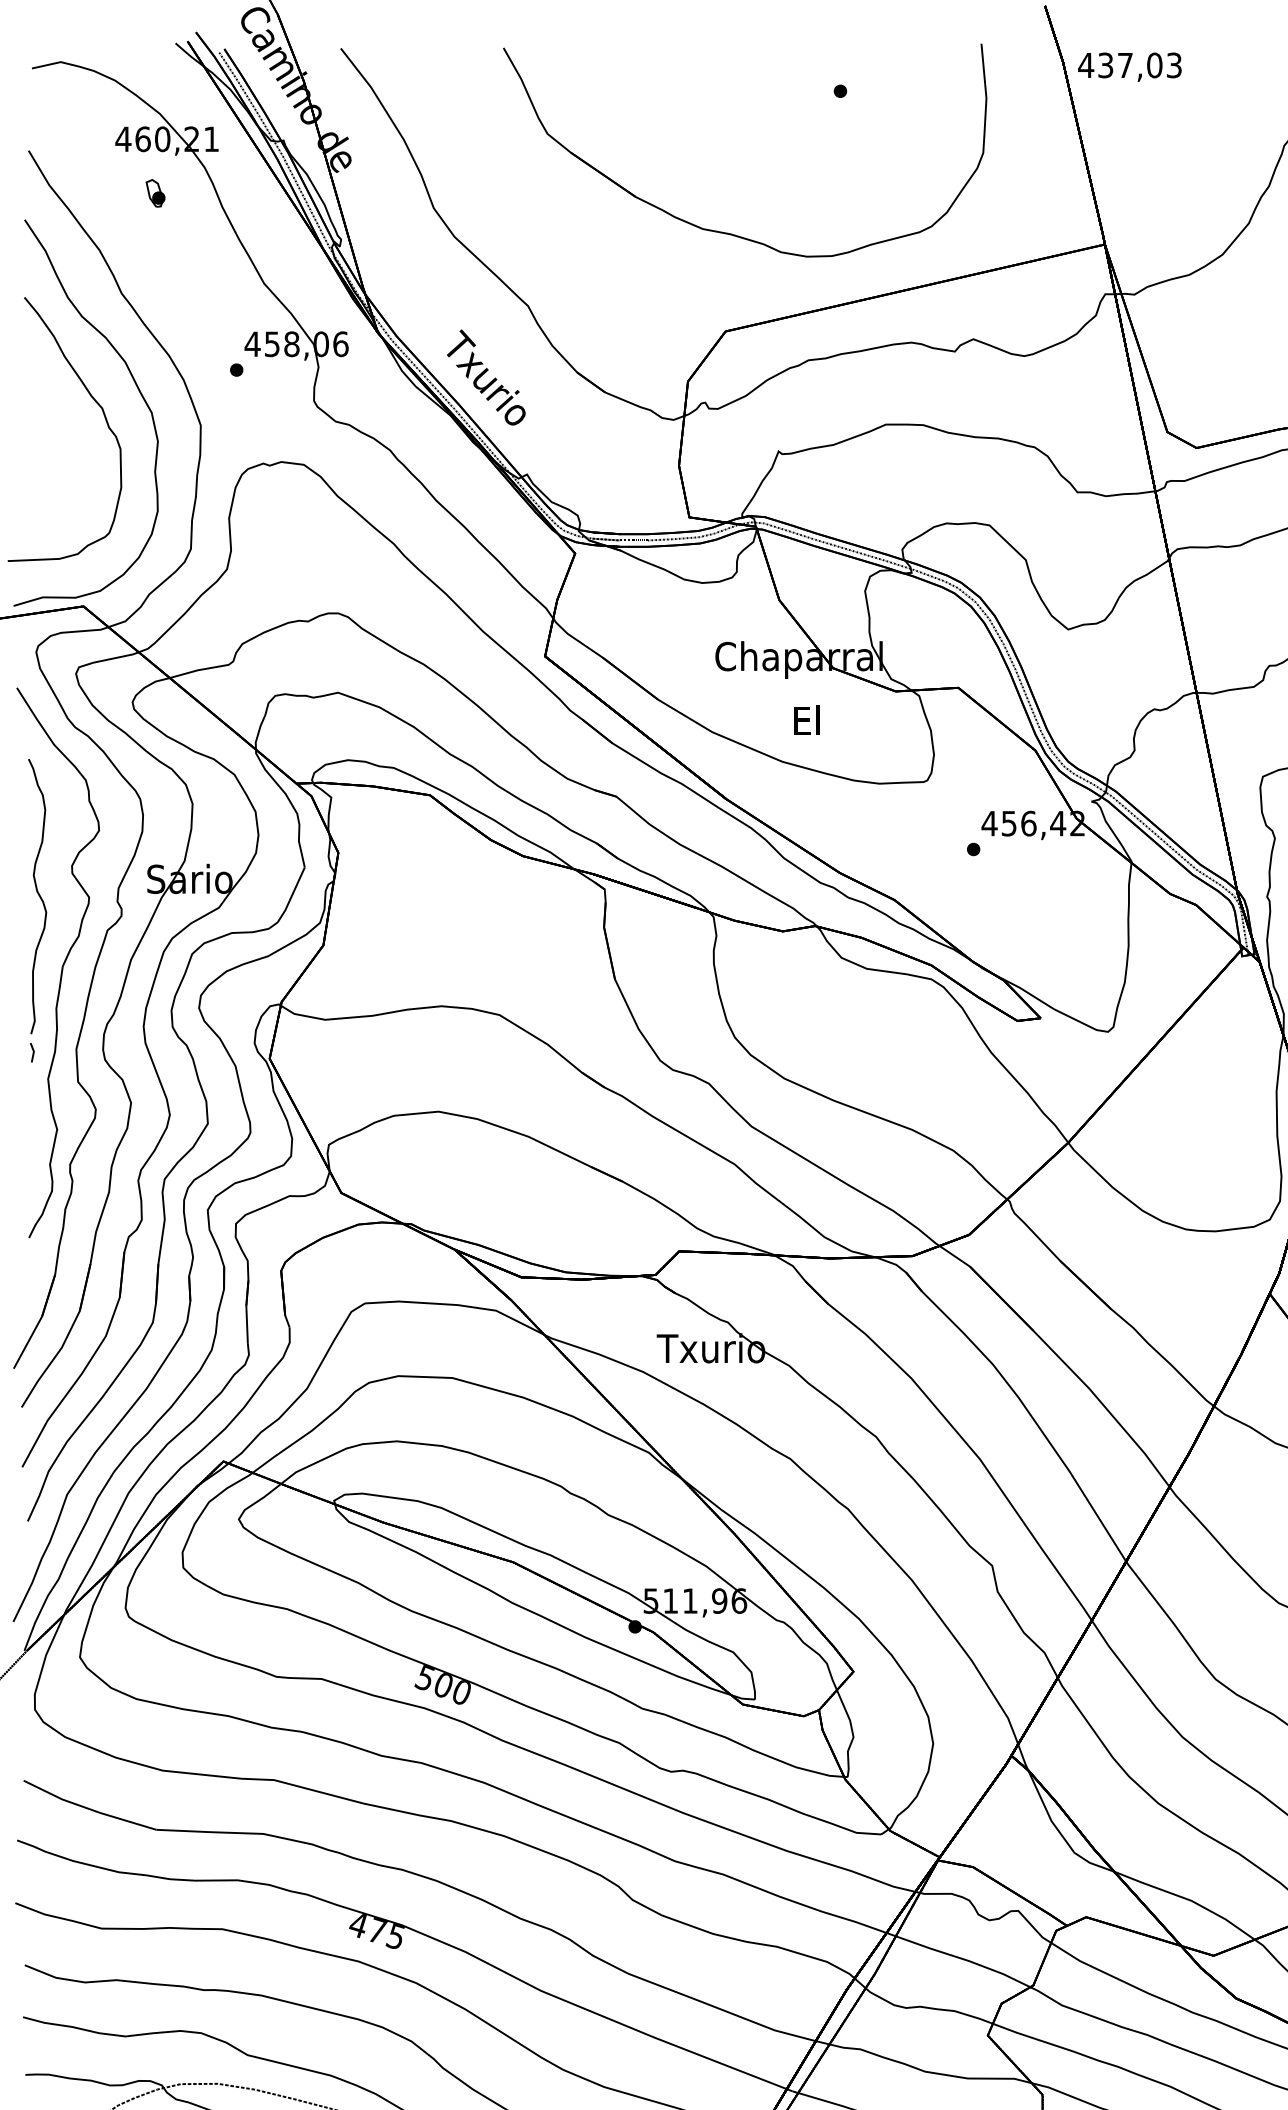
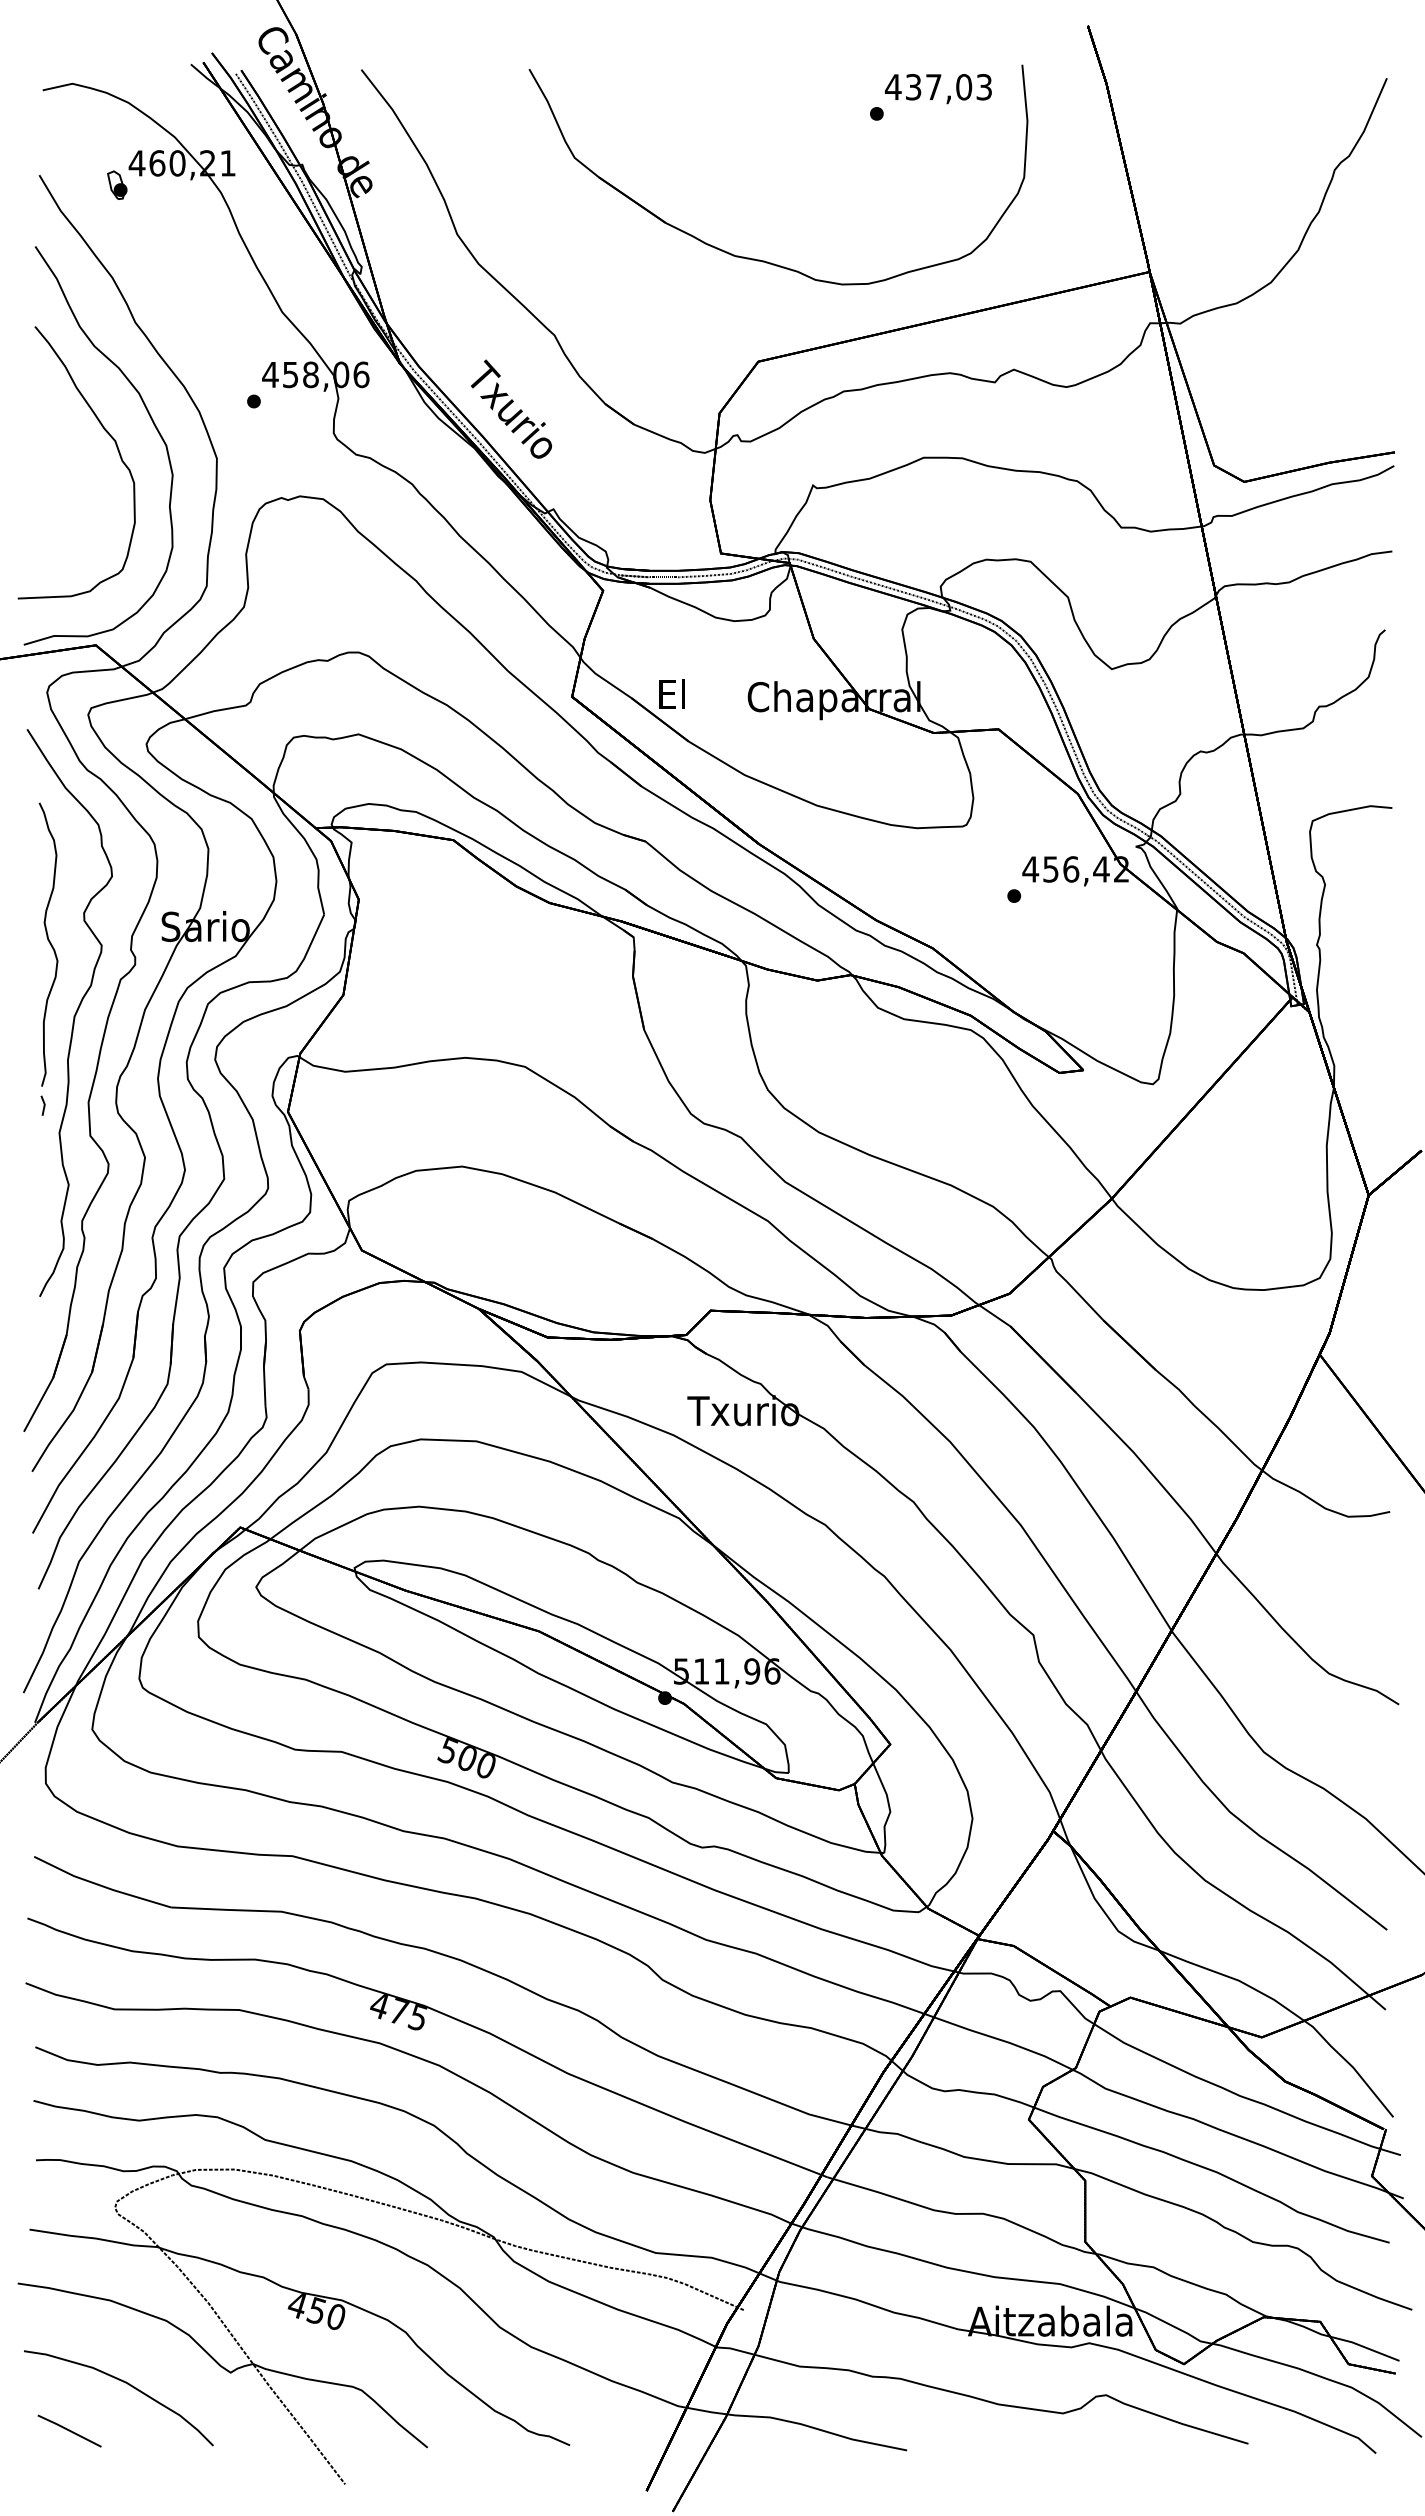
text: (1129, 67) -> (938, 89), moved
part: (155, 192) -> (117, 184), moved
text: (806, 720) -> (671, 693), moved

